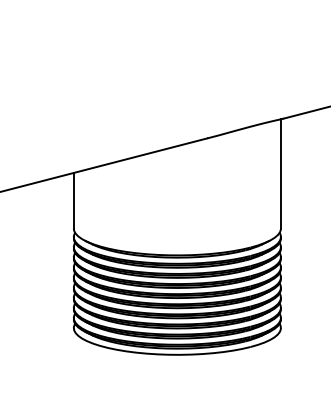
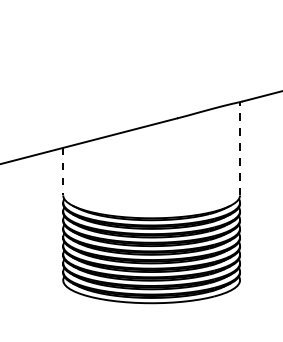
line: (280, 173) -> (239, 148), solid -> dashed
line: (73, 200) -> (62, 171), solid -> dashed

